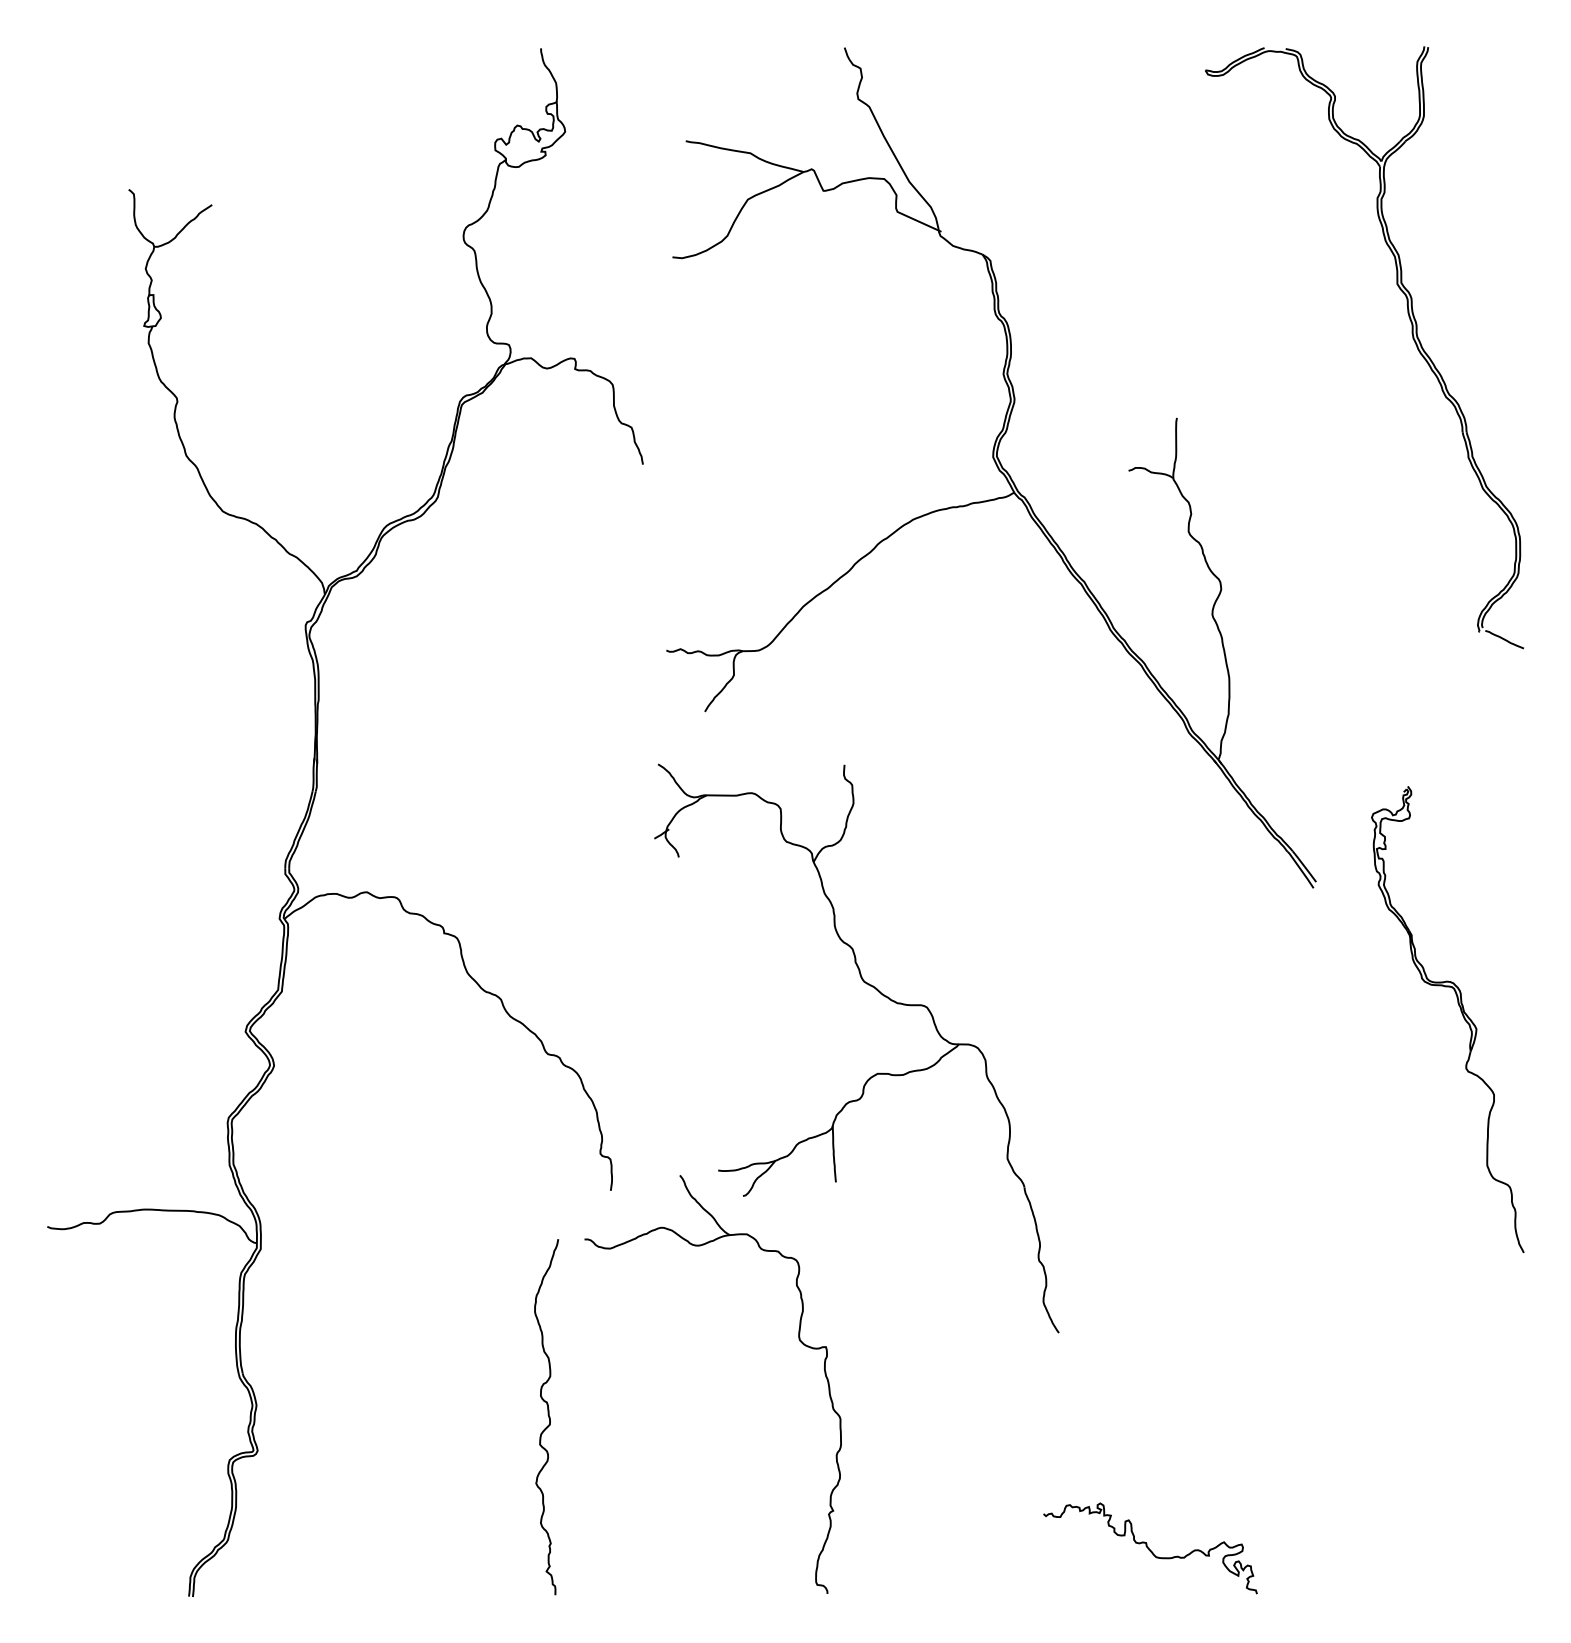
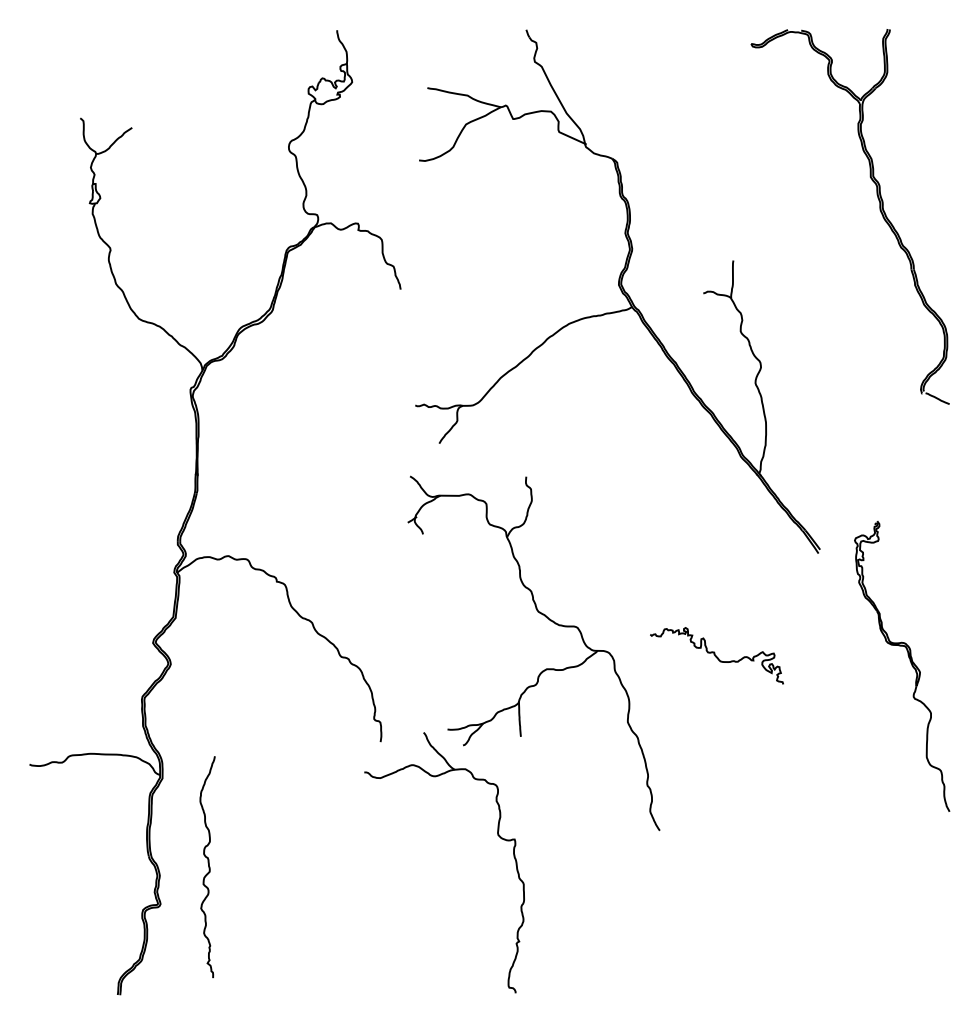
part: (1461, 1014) -> (910, 663), moved
curve: (547, 1417) -> (208, 867), moved
curve: (1149, 1547) -> (716, 655), moved

